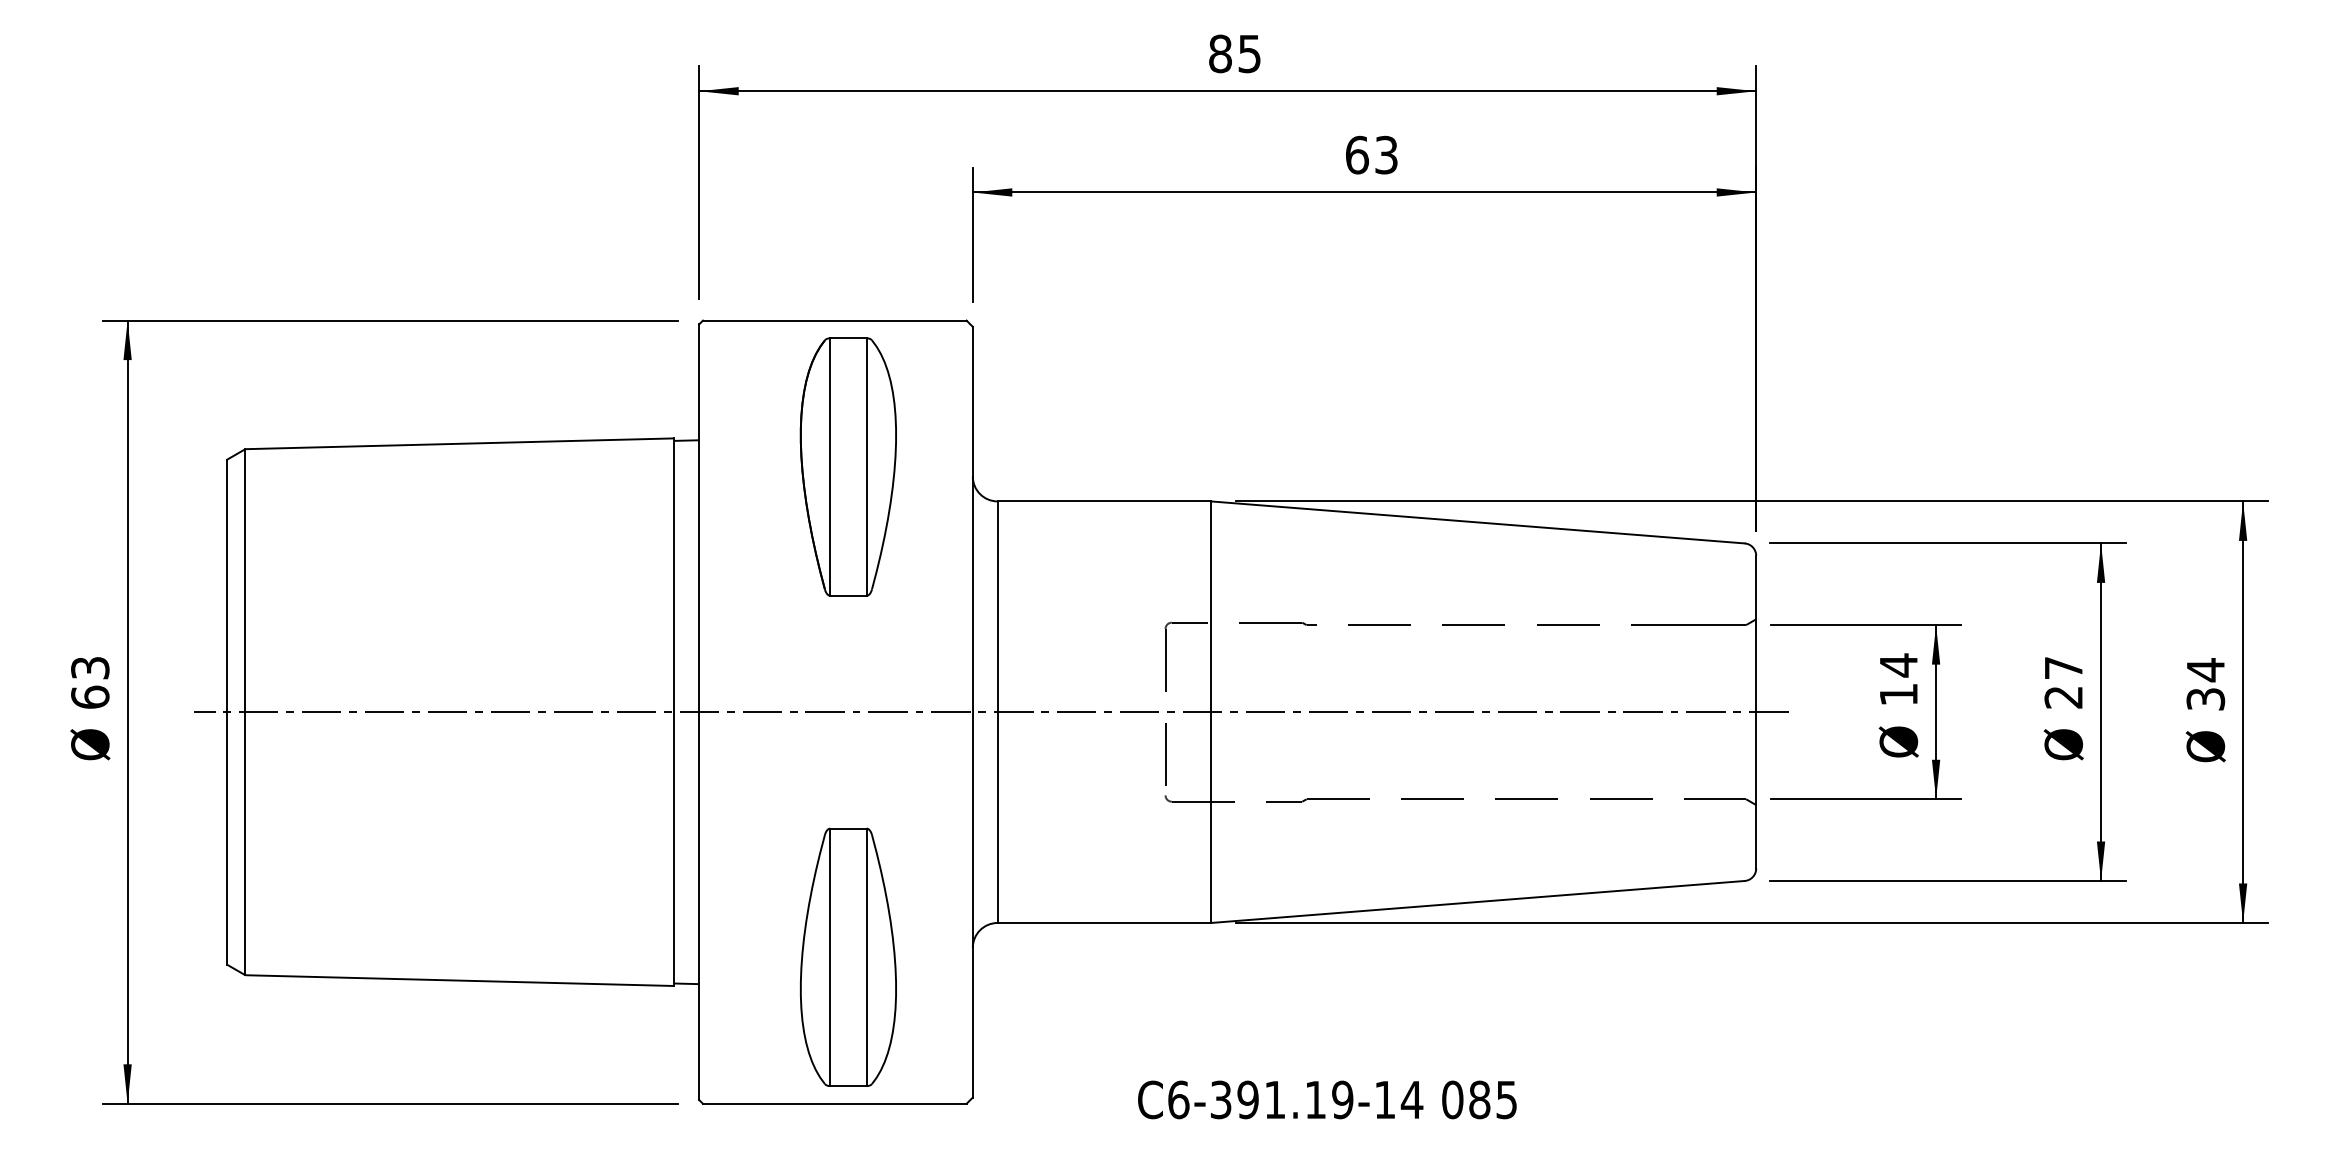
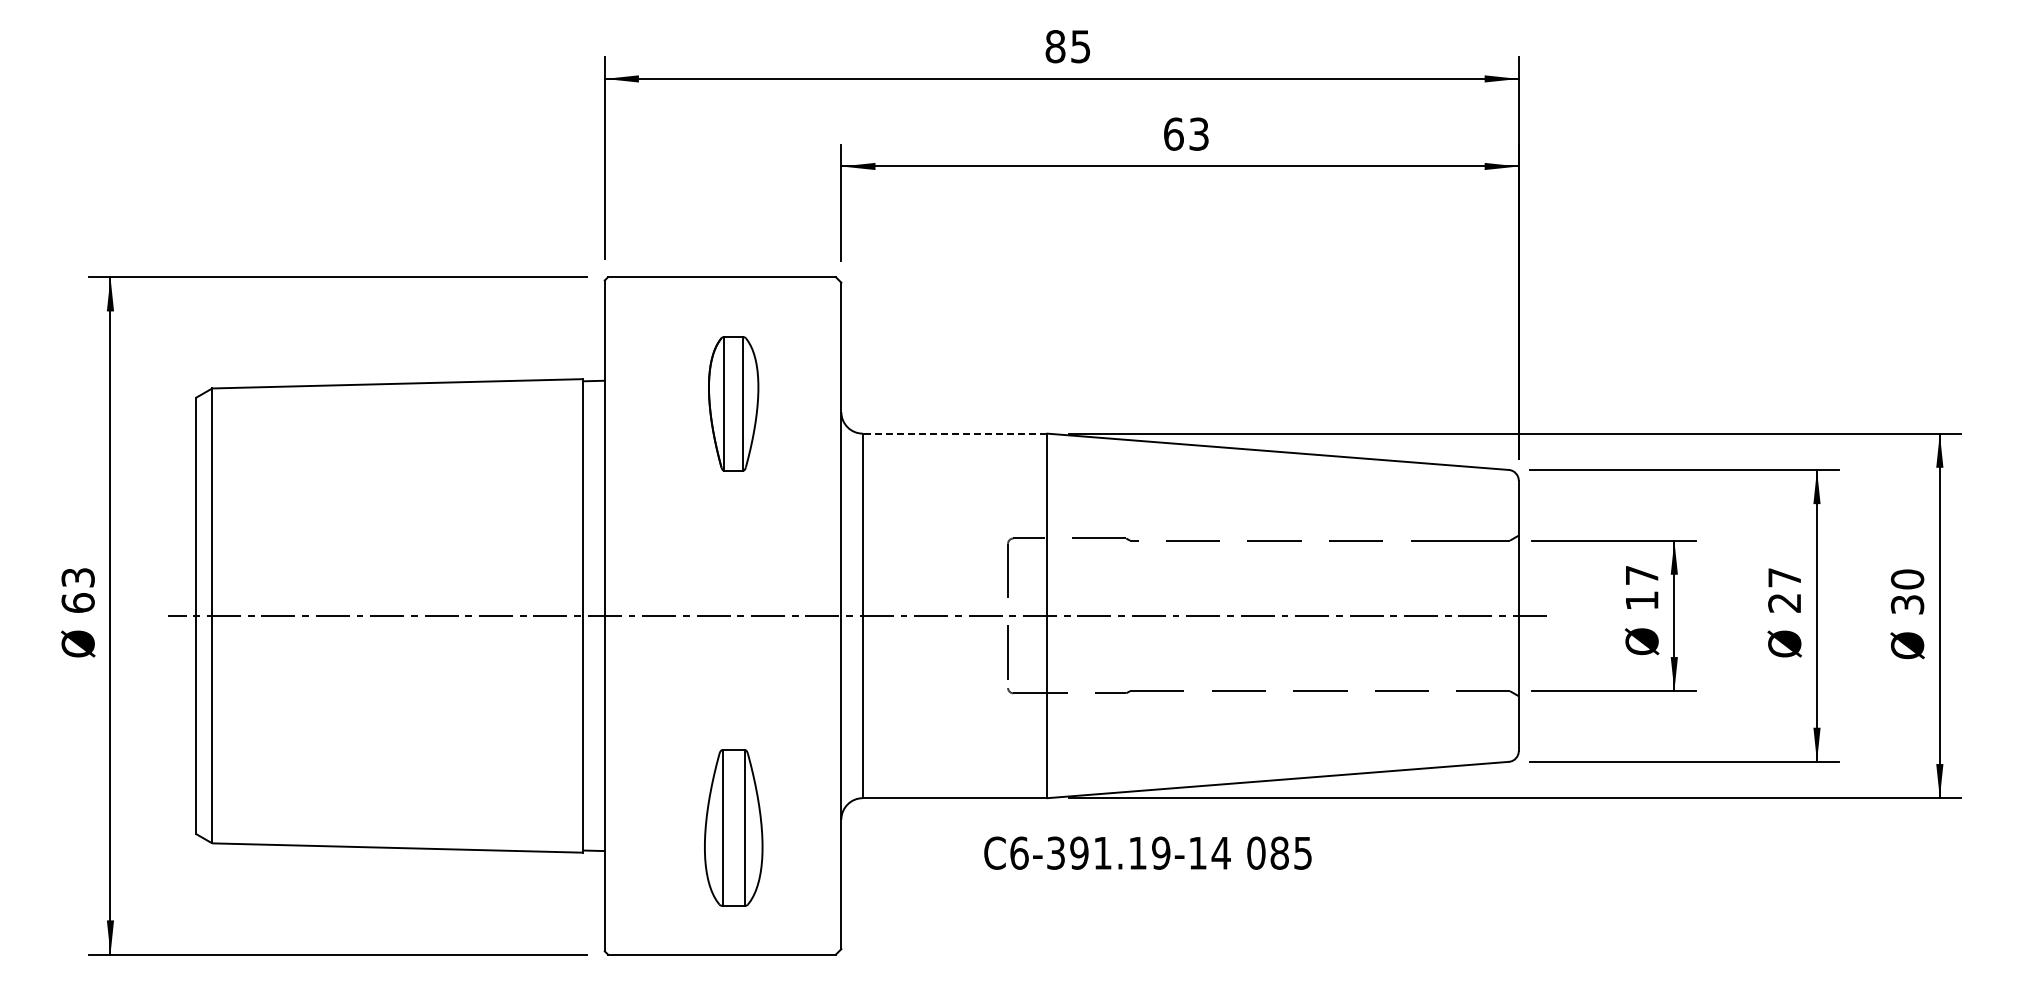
part: (848, 466) -> (733, 403), size x0.6
line: (1103, 501) -> (954, 433), solid -> dashed
text: (1899, 665) -> (1642, 575), 14 -> 17
text: (2205, 670) -> (1907, 579), 34 -> 30
part: (848, 956) -> (733, 827), size x0.7
text: (1326, 1099) -> (1147, 852), moved

